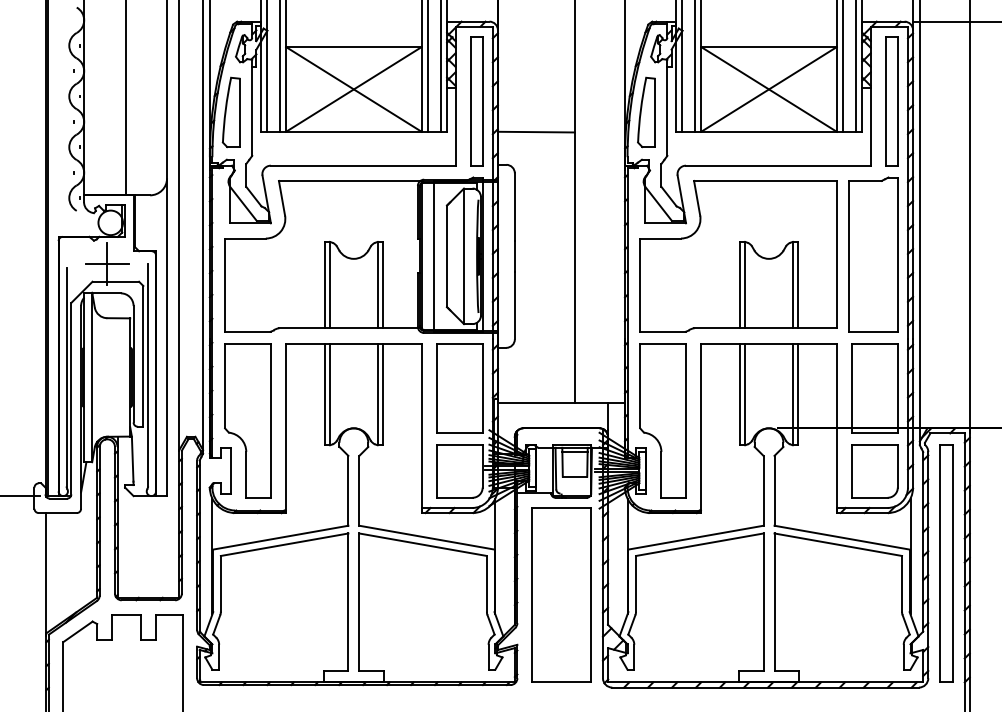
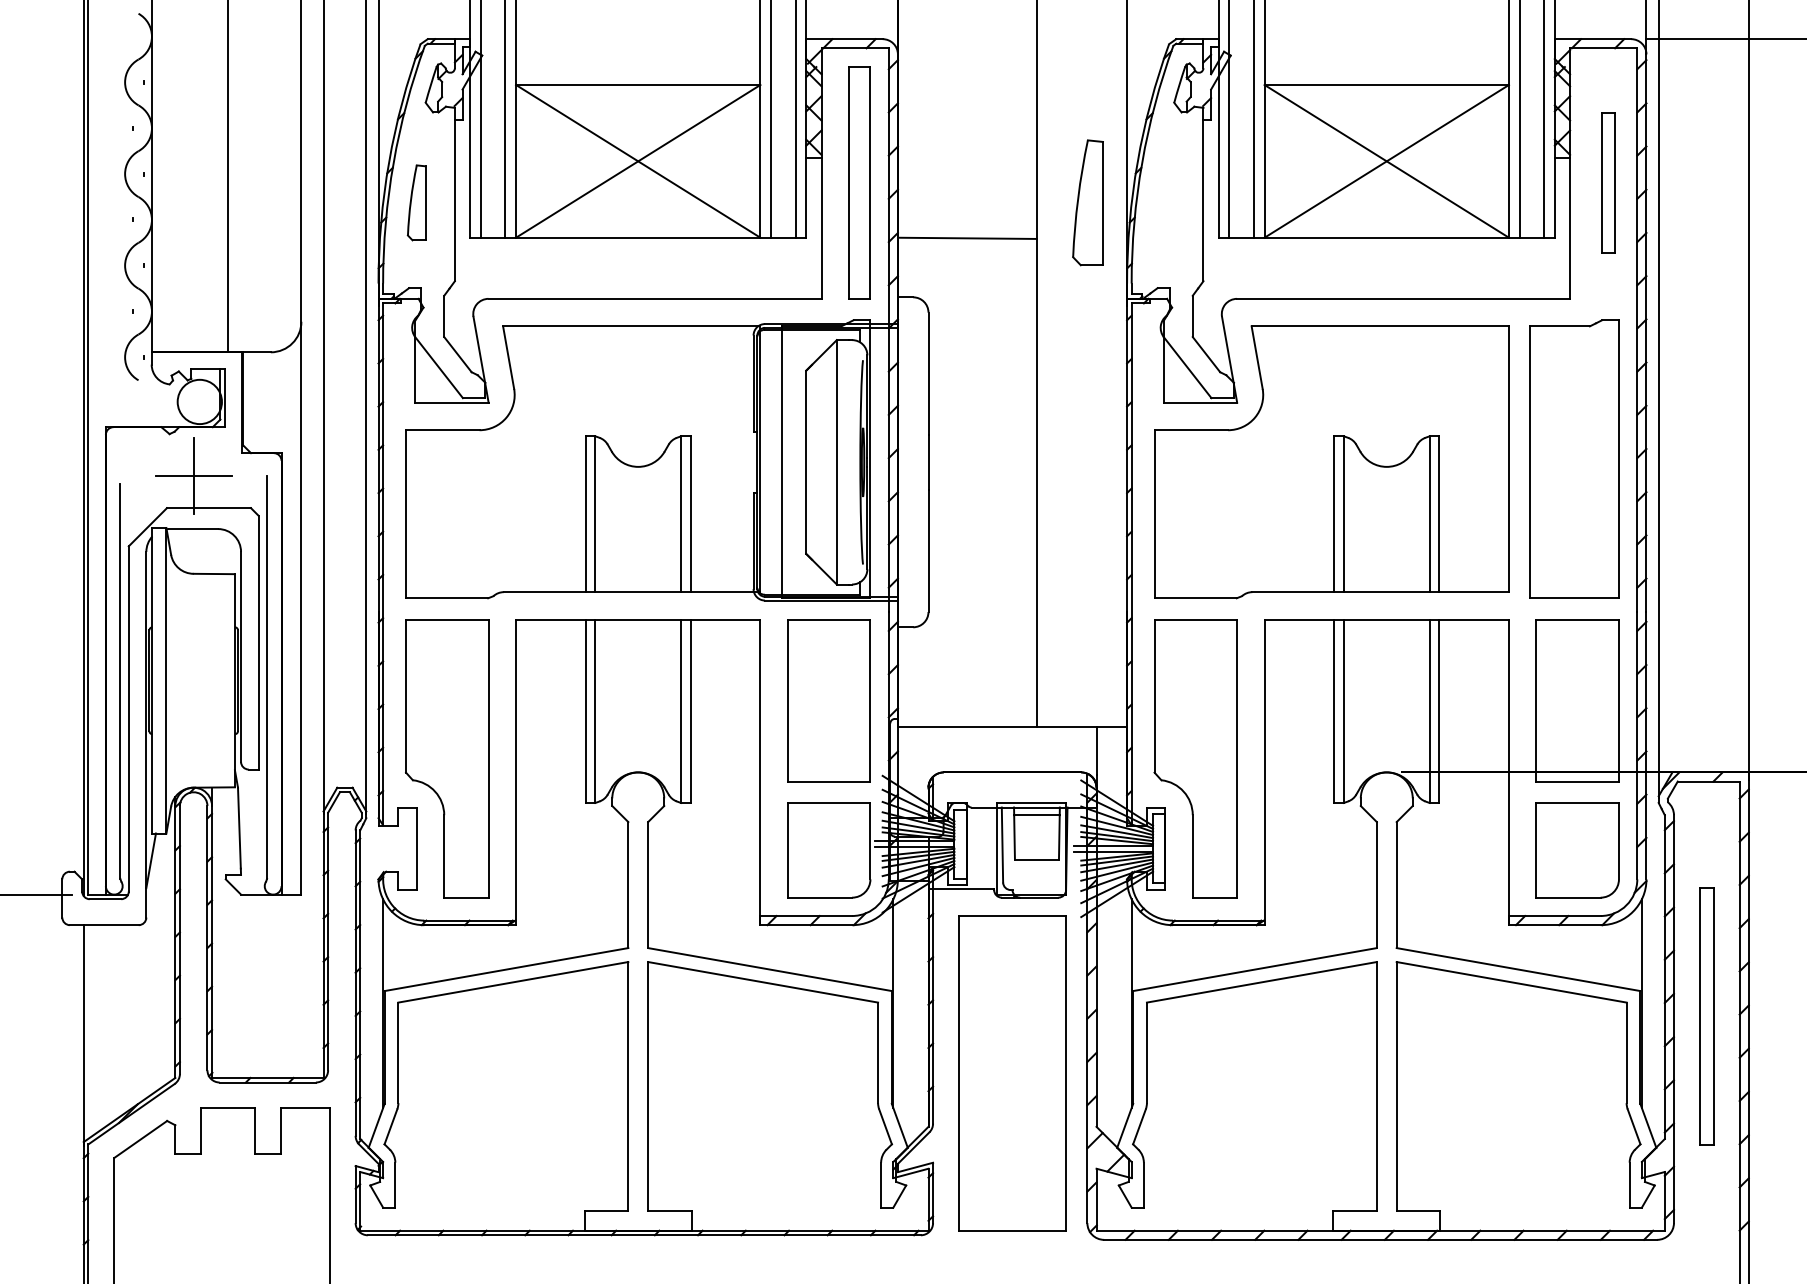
part: (891, 101) -> (1607, 183), size x0.6
part: (230, 112) -> (415, 202), size x0.6
part: (646, 112) -> (1088, 202), moved
part: (946, 563) -> (1706, 1016), size x0.6

